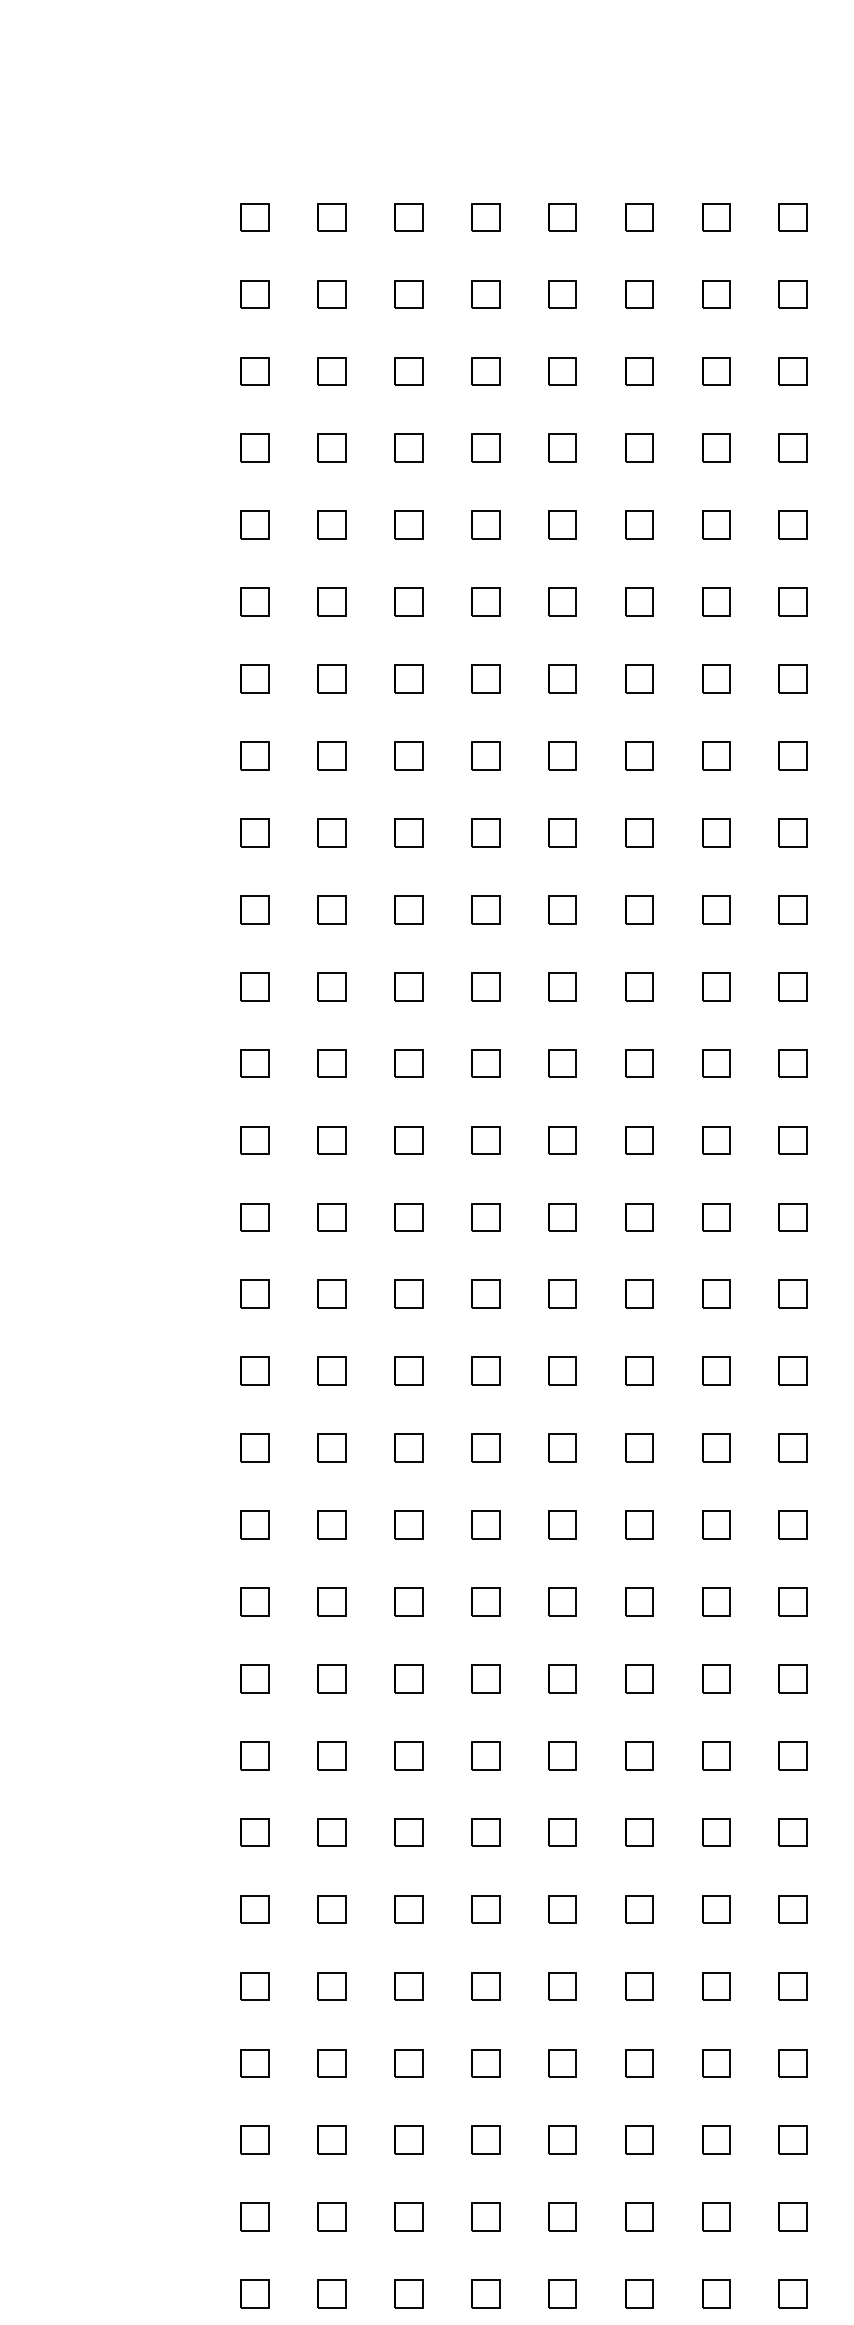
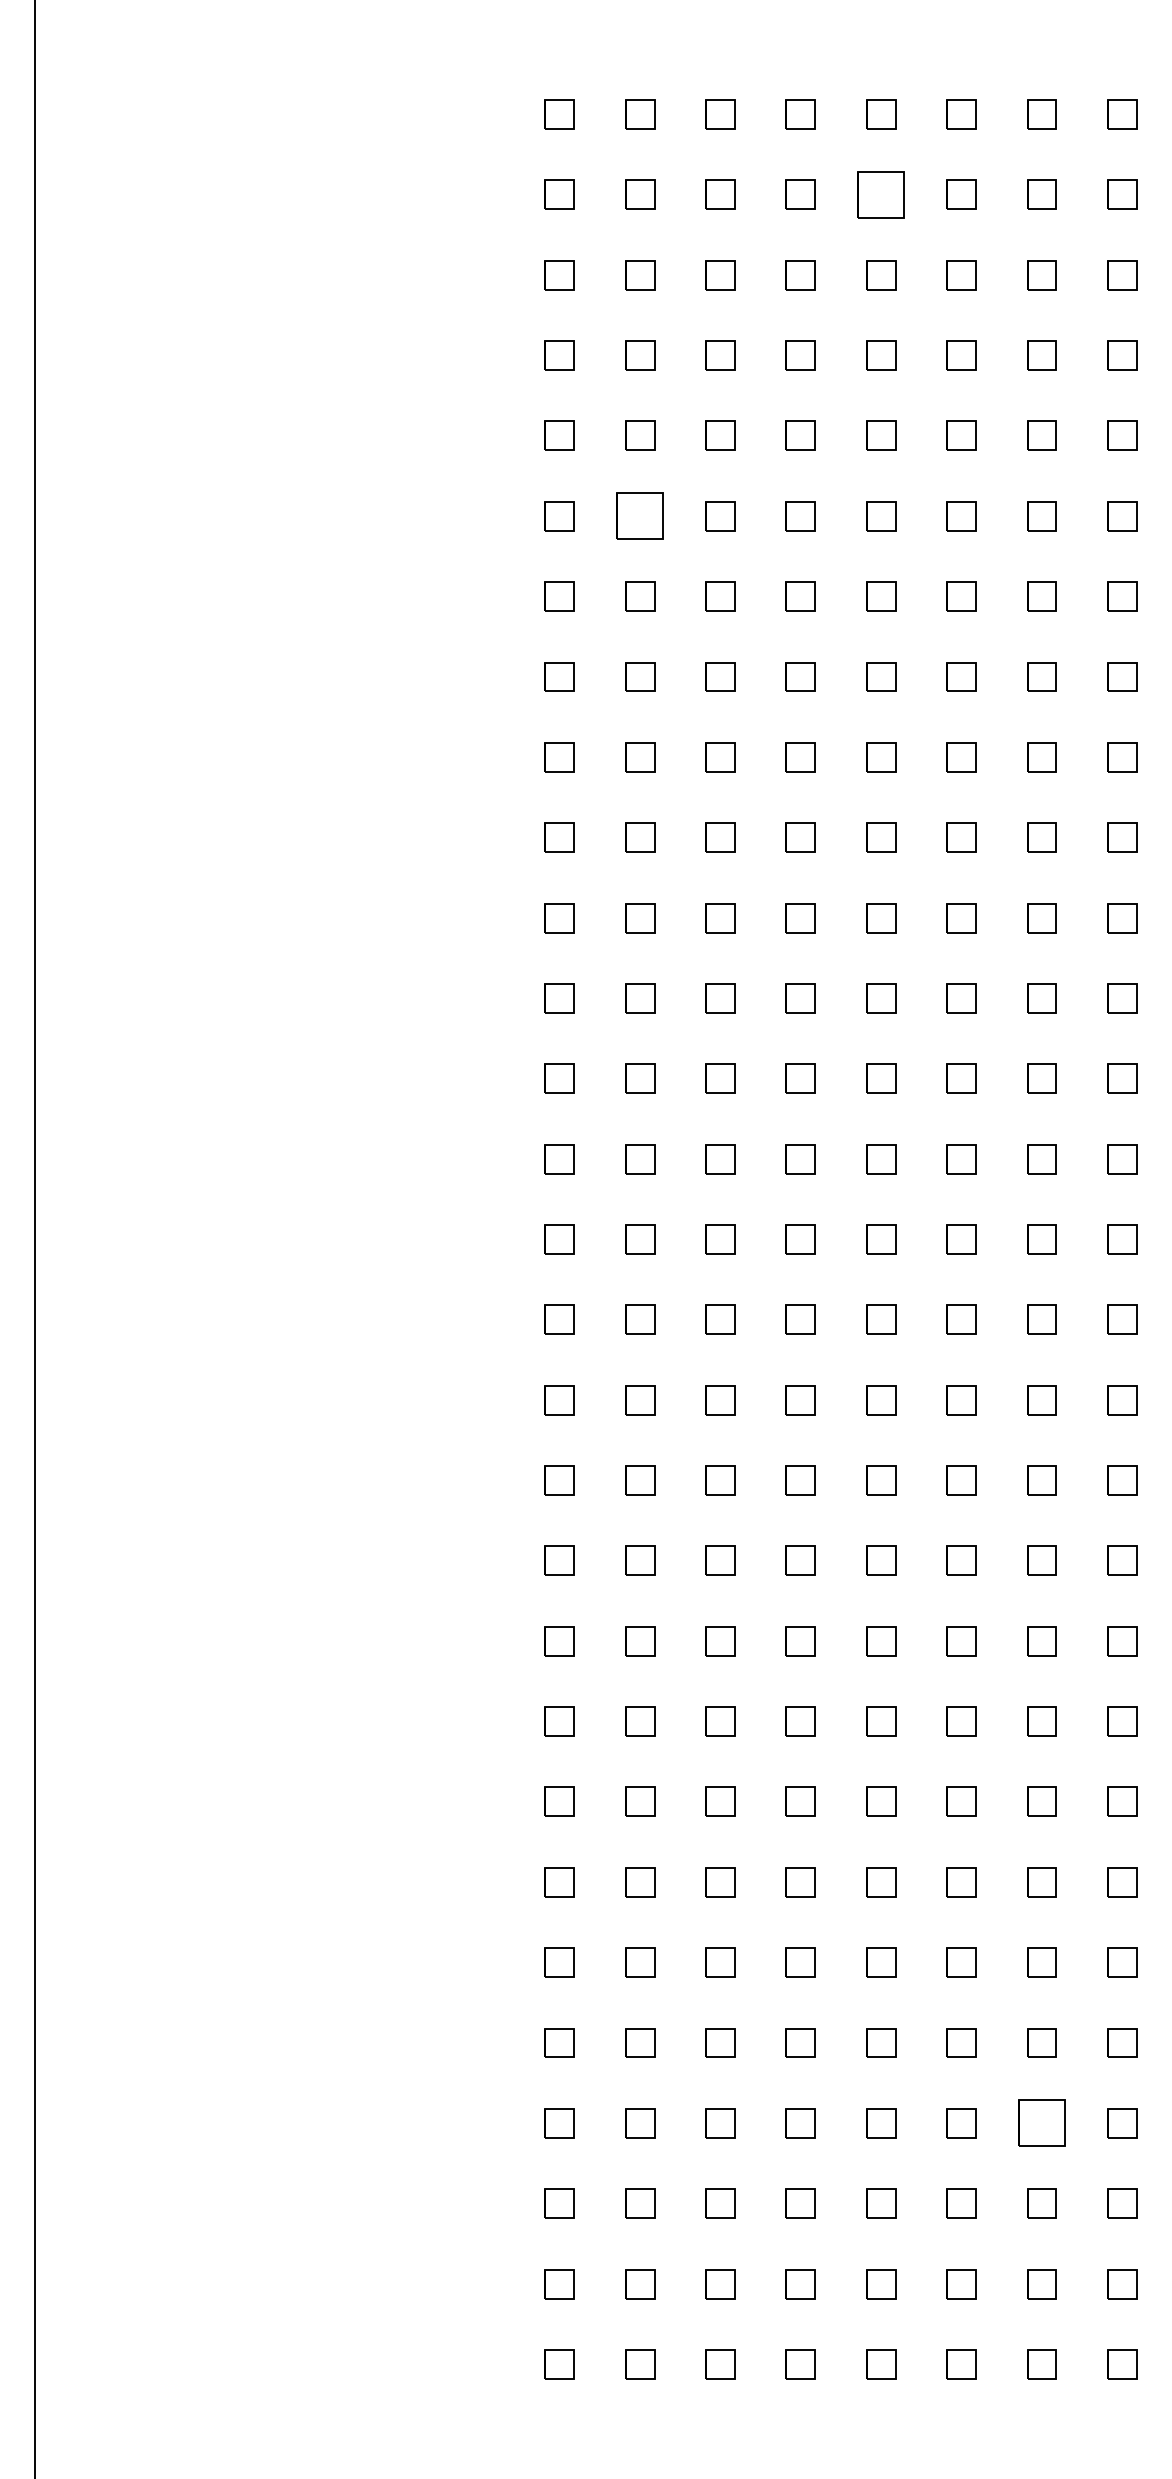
part: (562, 294) -> (881, 194), size x1.6
part: (332, 602) -> (640, 516), size x1.6
part: (715, 2140) -> (1041, 2123), size x1.6

